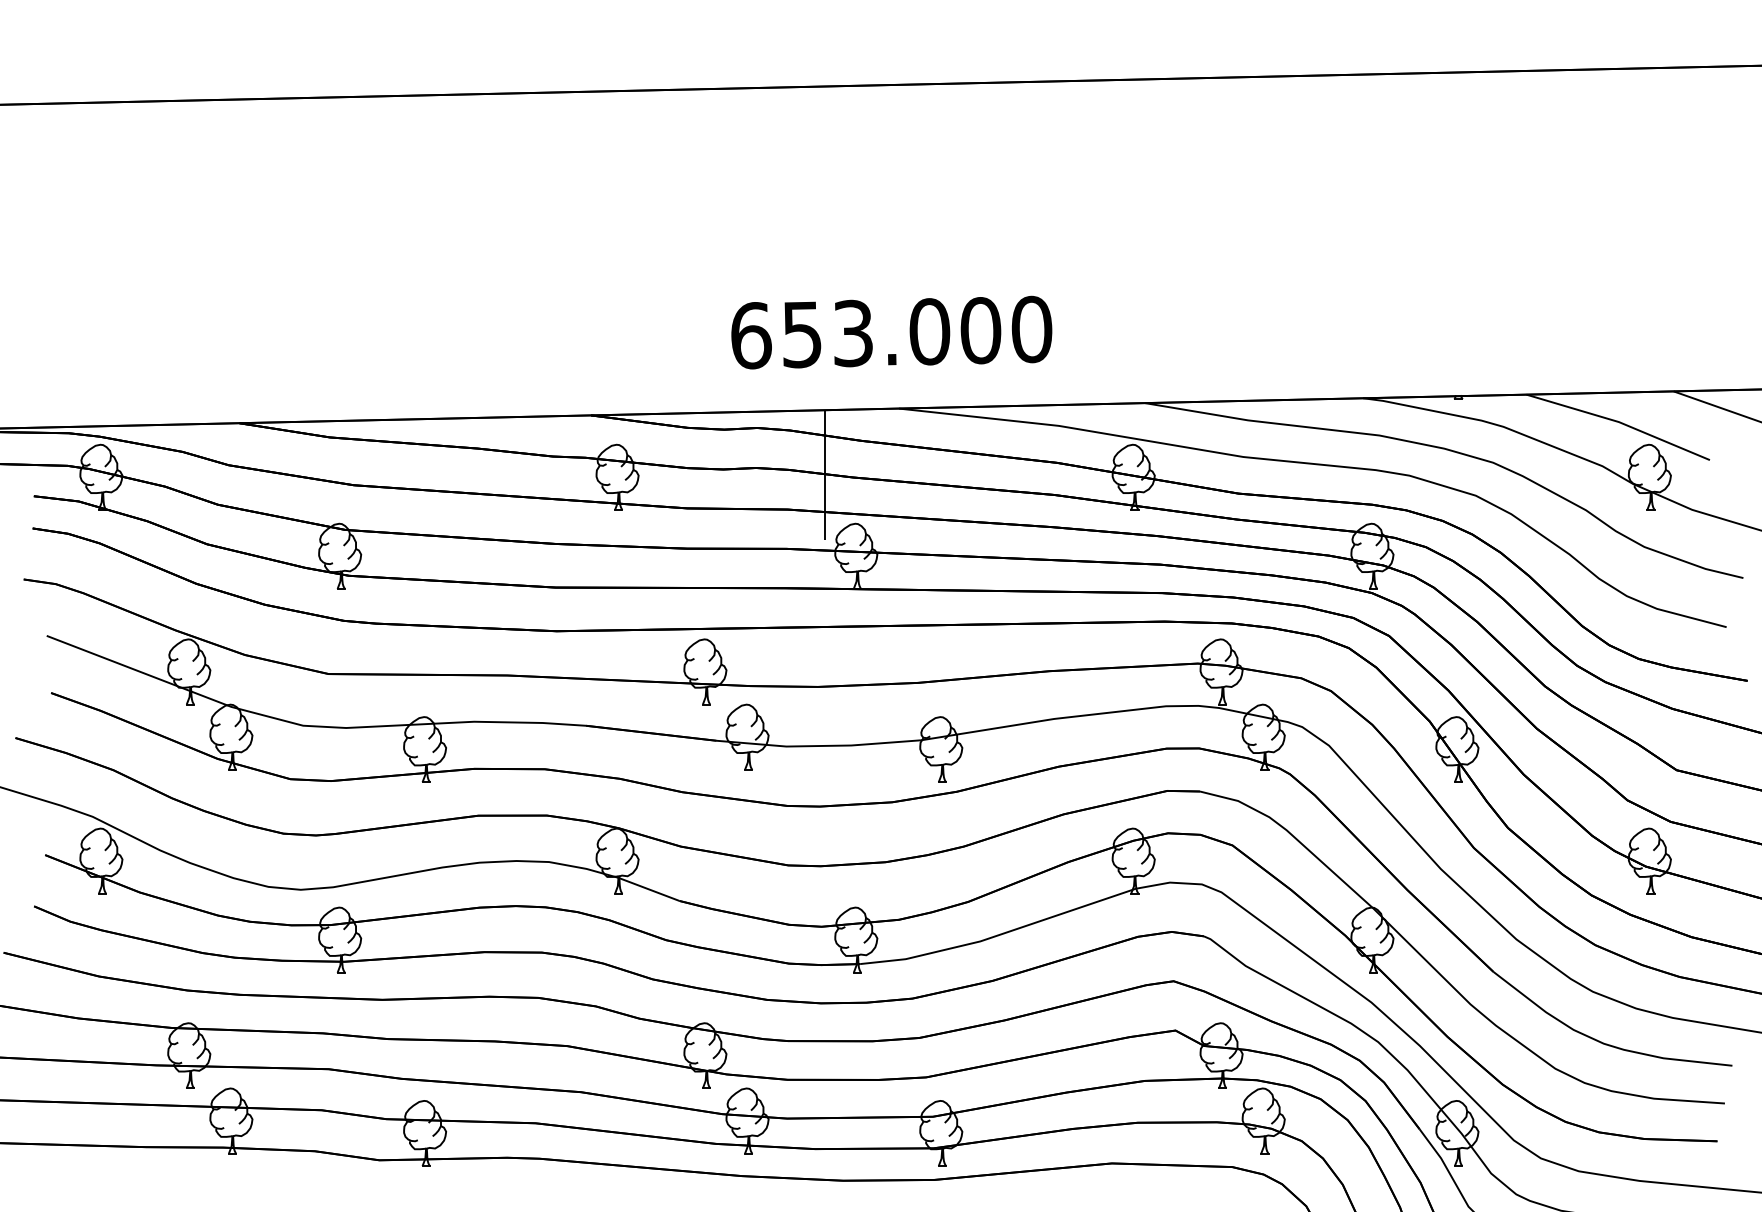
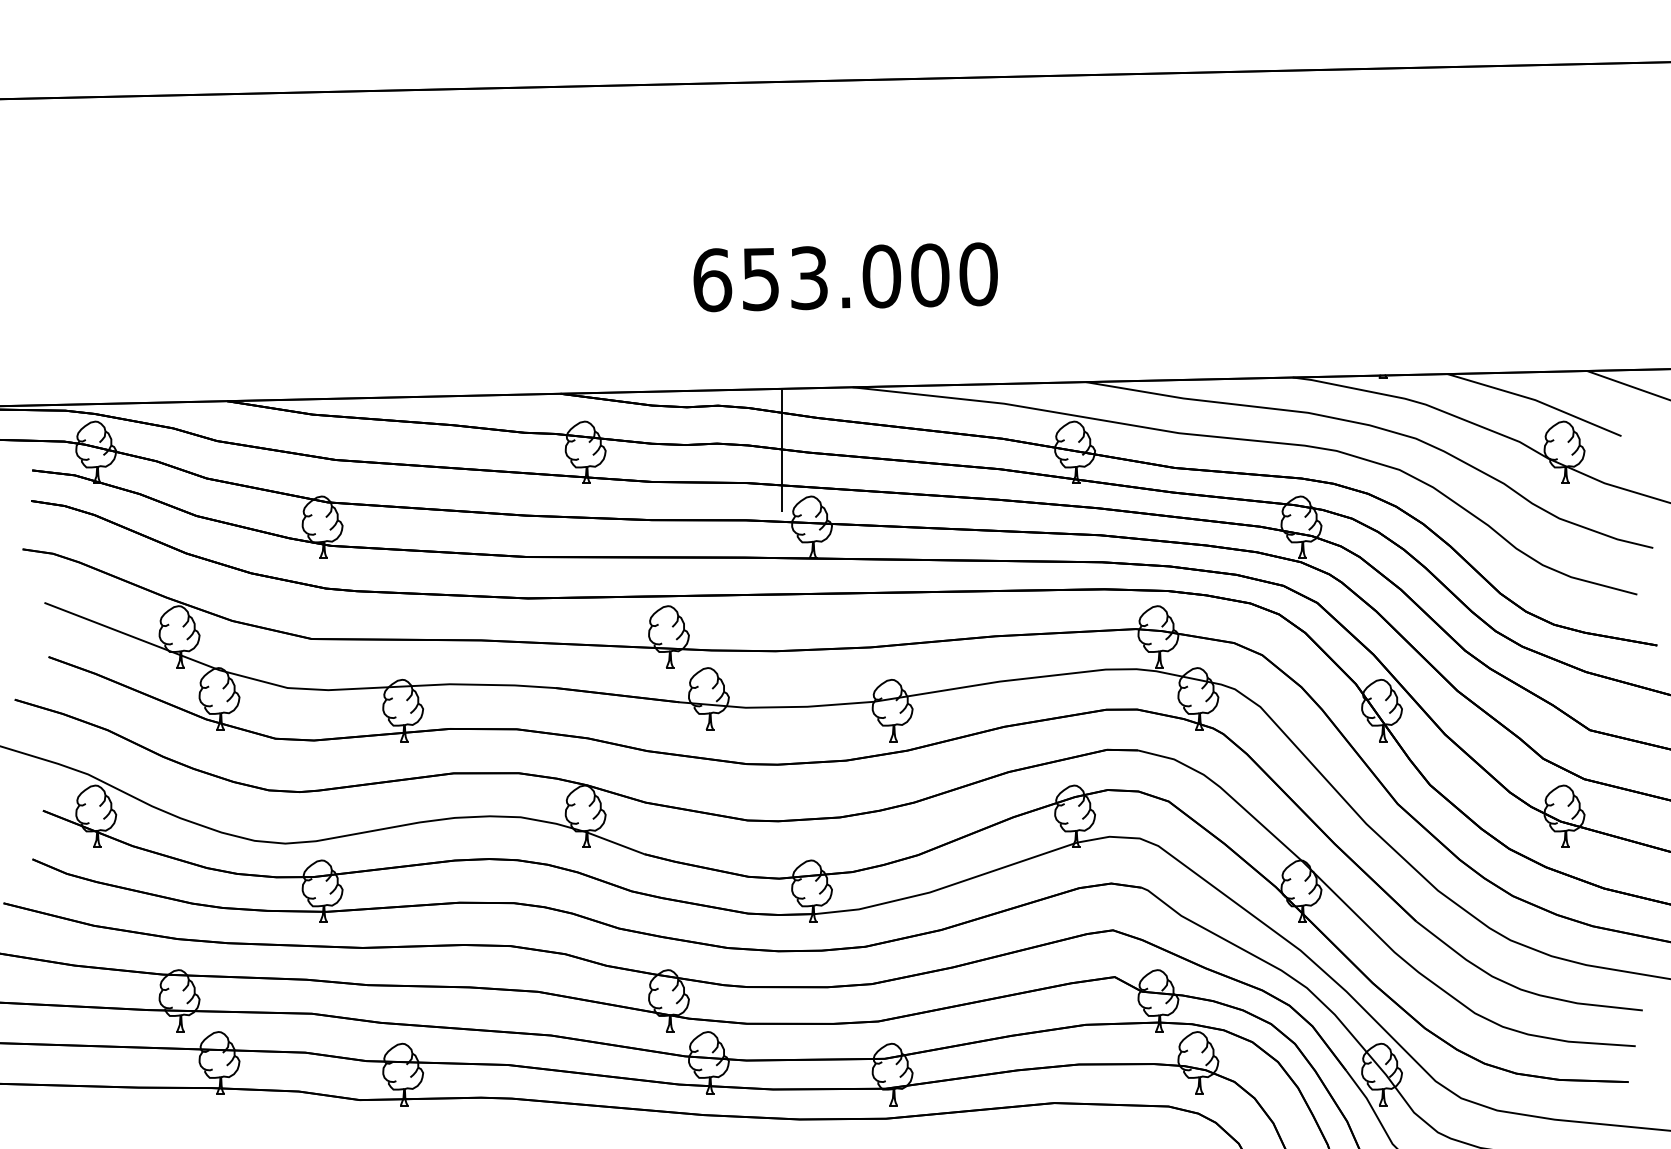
text: (891, 332) -> (845, 277), moved

